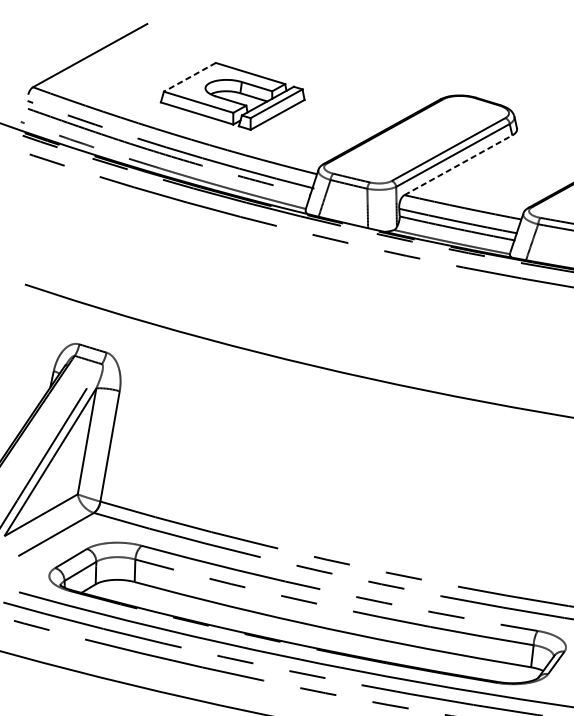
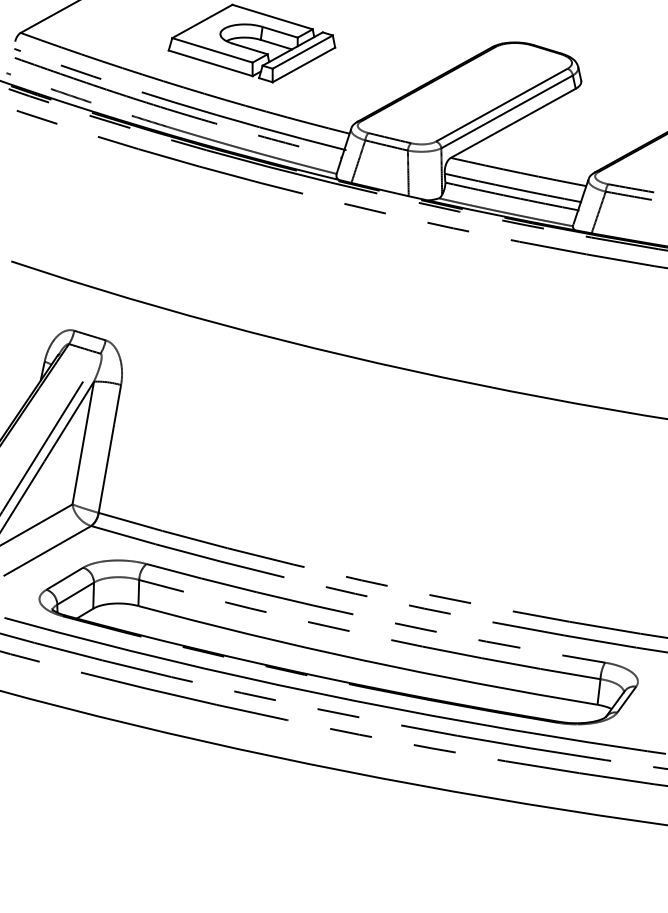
line: (189, 77) -> (201, 21), dashed -> solid
line: (458, 165) -> (513, 123), dashed -> solid

